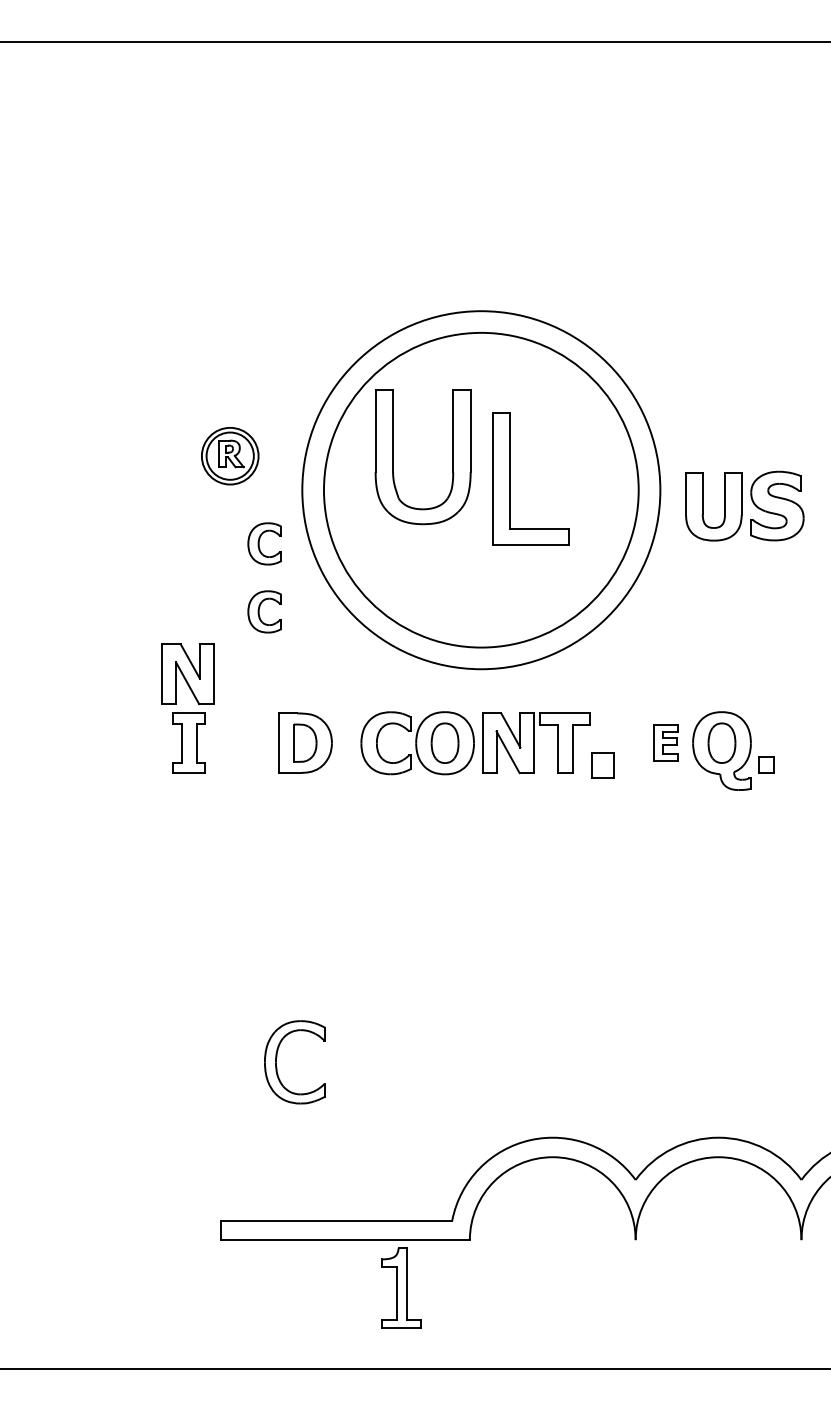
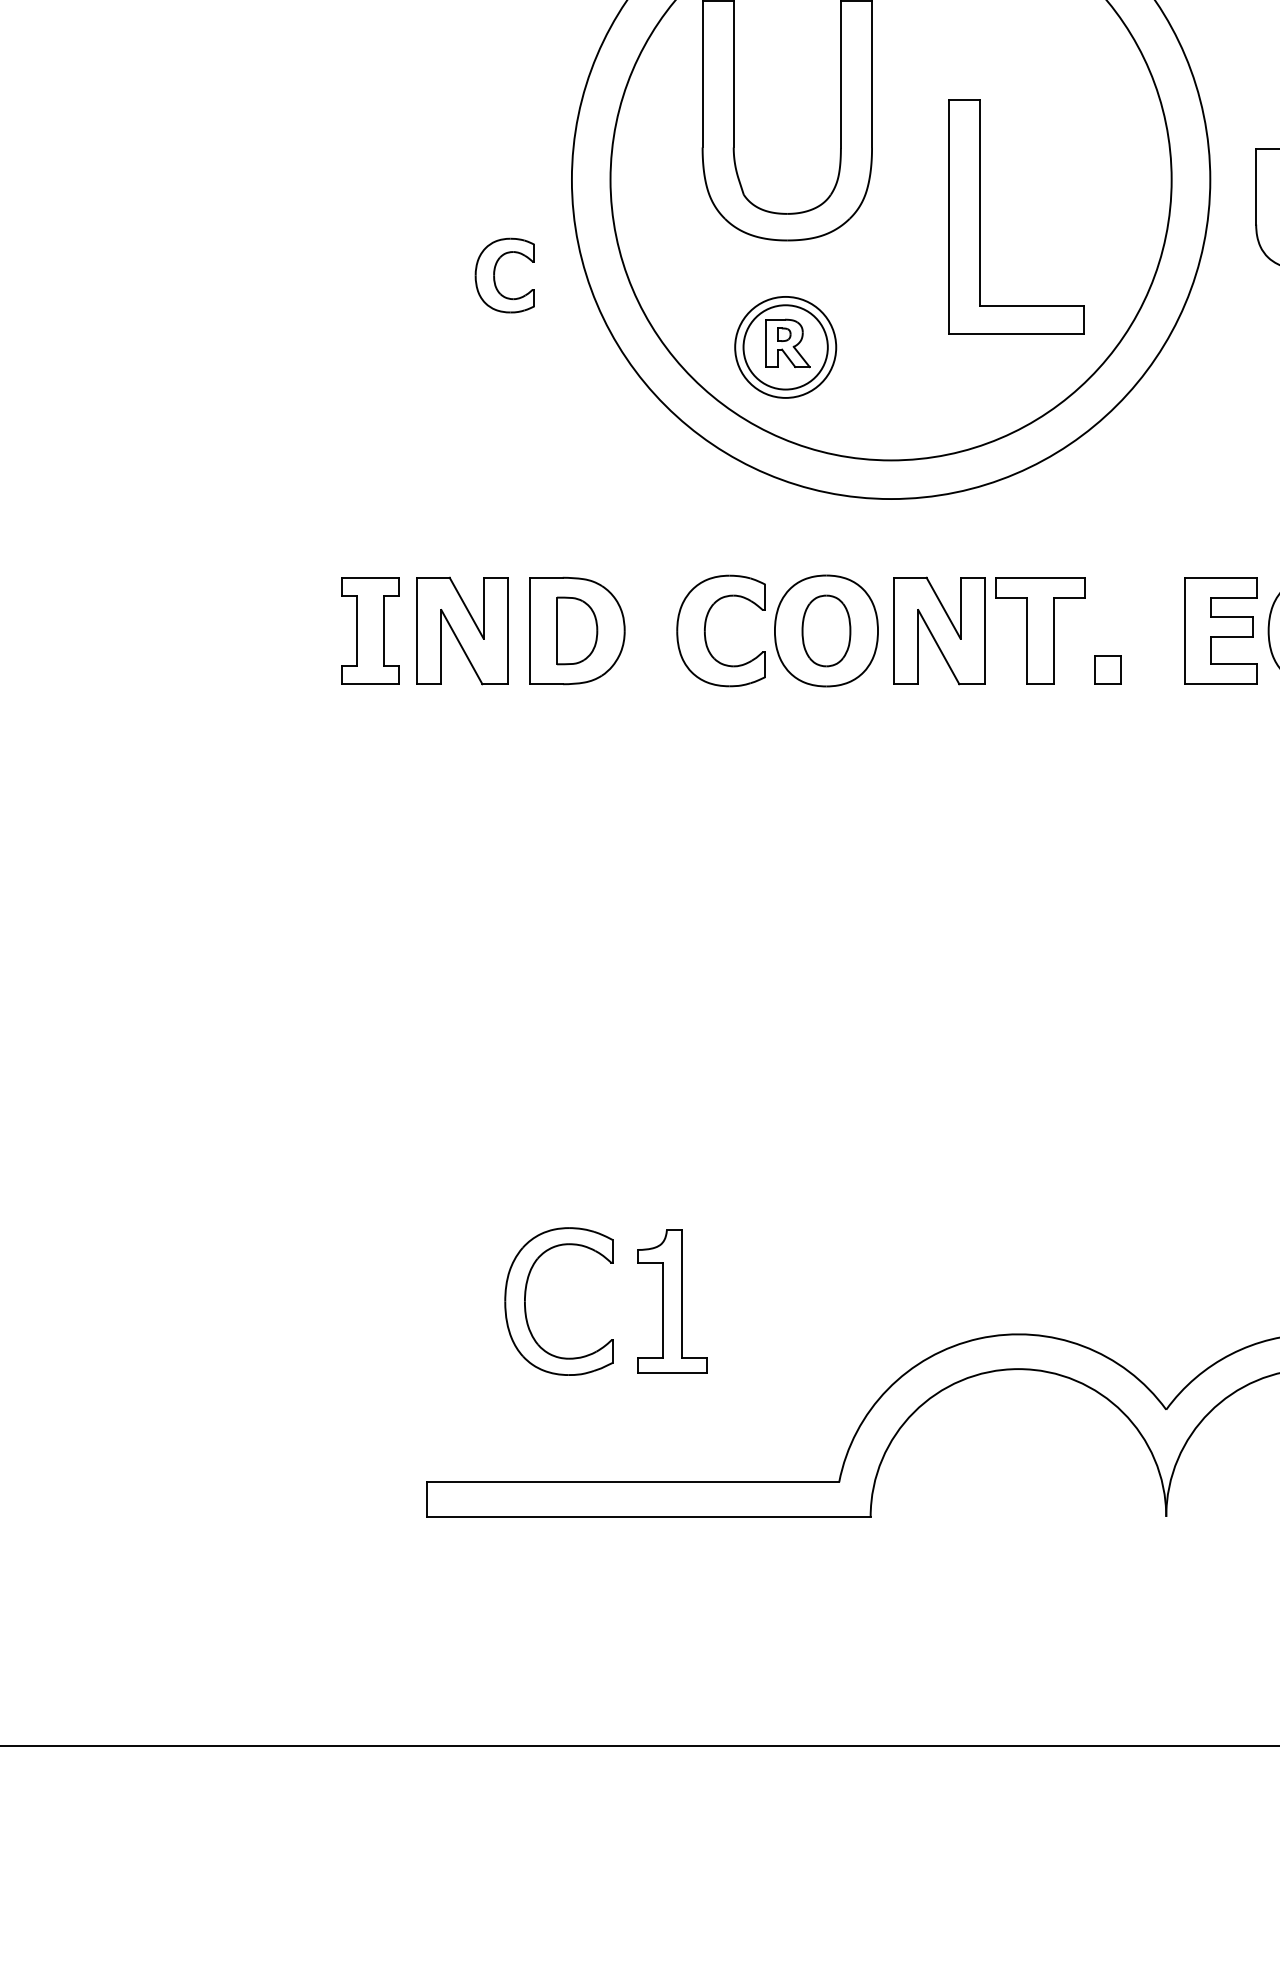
part: (230, 456) -> (786, 347), moved
part: (510, 478) -> (980, 216), moved
part: (264, 611) -> (504, 396), removed
part: (187, 674) -> (461, 631), moved
part: (665, 742) -> (1219, 629), size x1.67
part: (602, 764) -> (1107, 668), size x0.62
part: (277, 1057) -> (527, 1292), moved
part: (401, 1287) -> (672, 1300), moved

